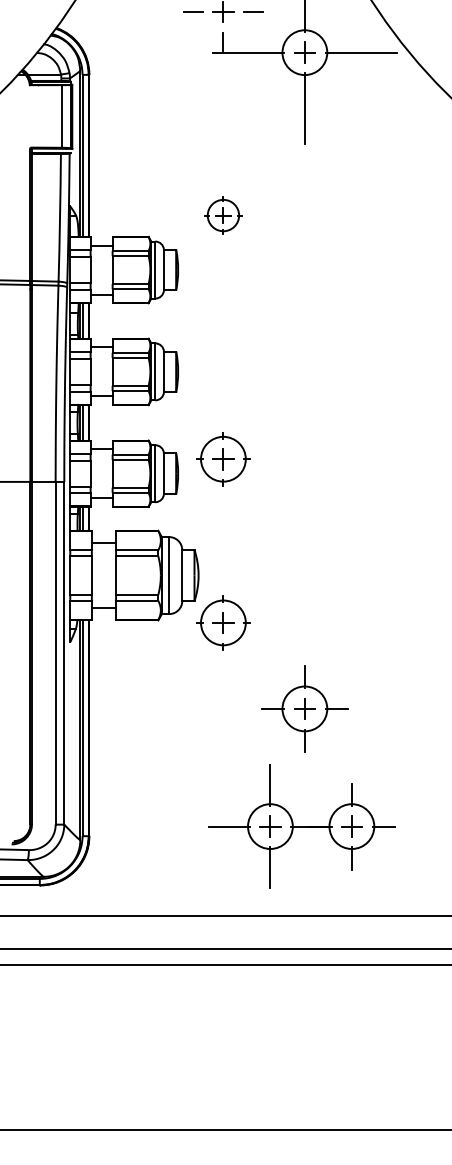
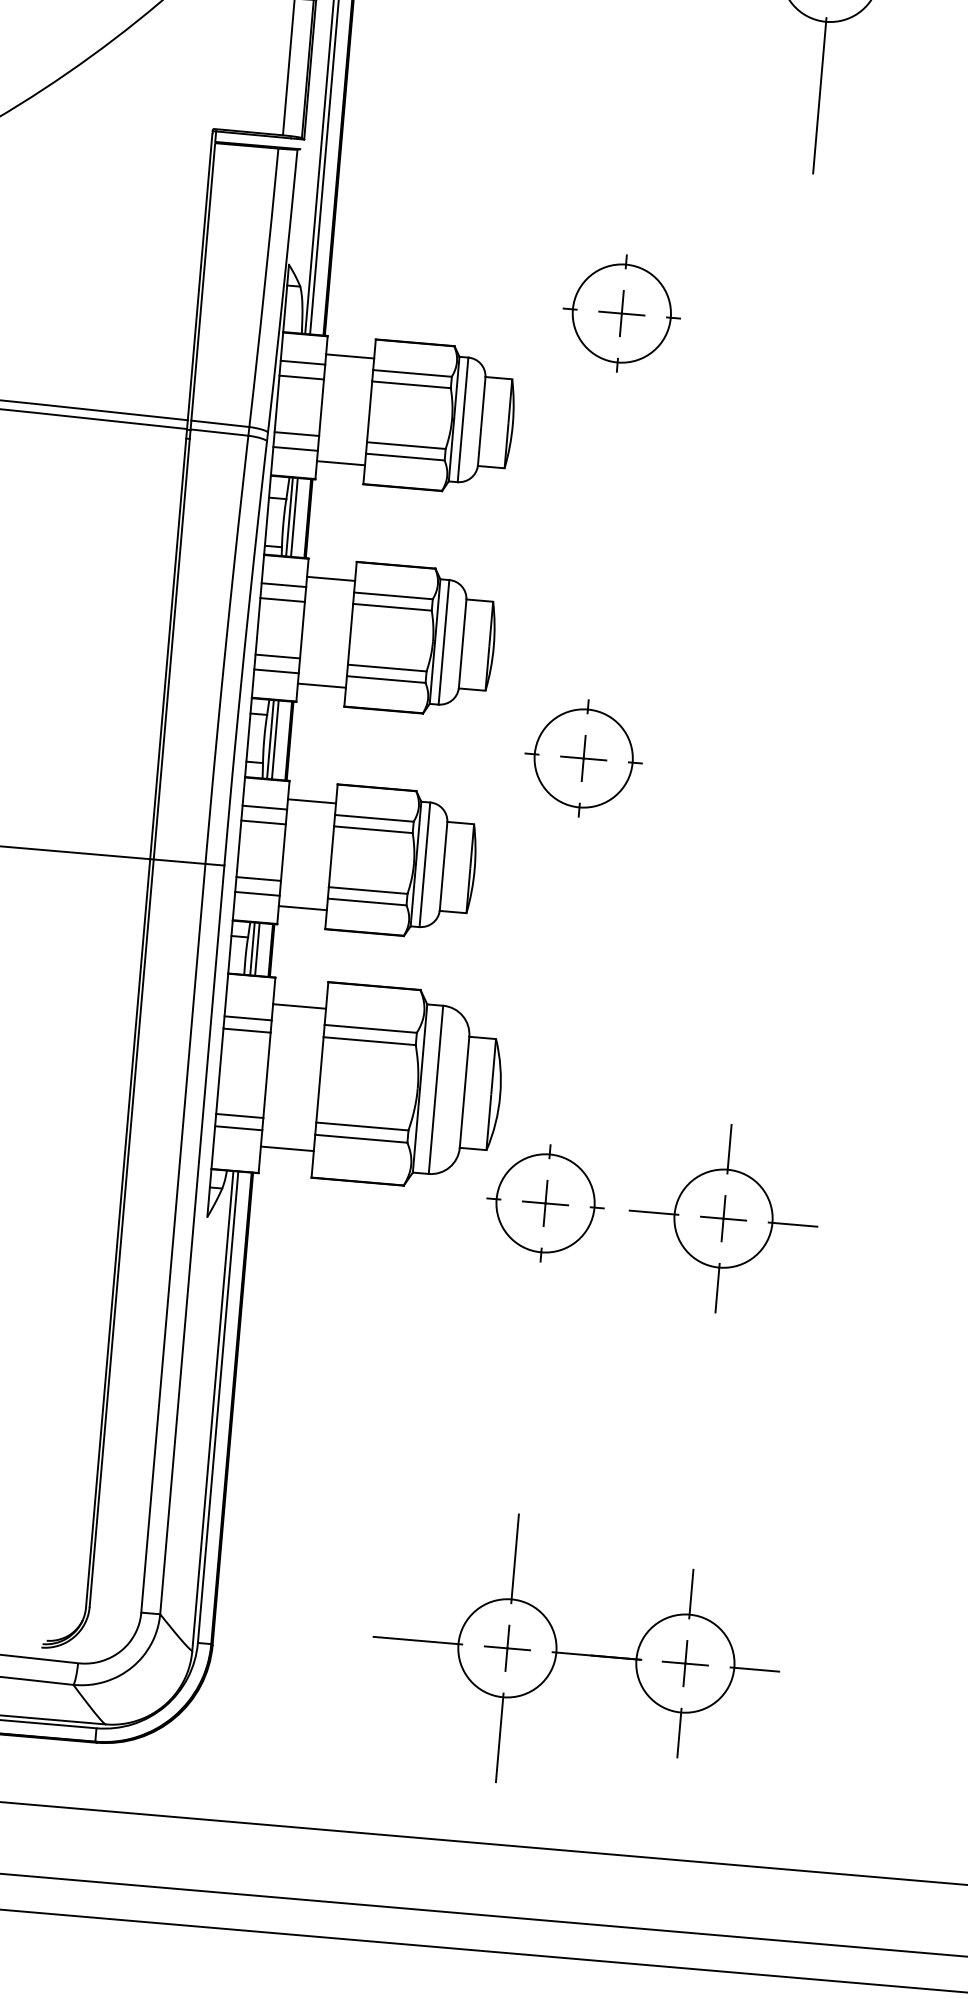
part: (223, 215) -> (622, 313), size x1.43
part: (223, 459) -> (583, 759), moved
part: (304, 708) -> (722, 1217), moved
part: (301, 826) -> (575, 1653), moved

